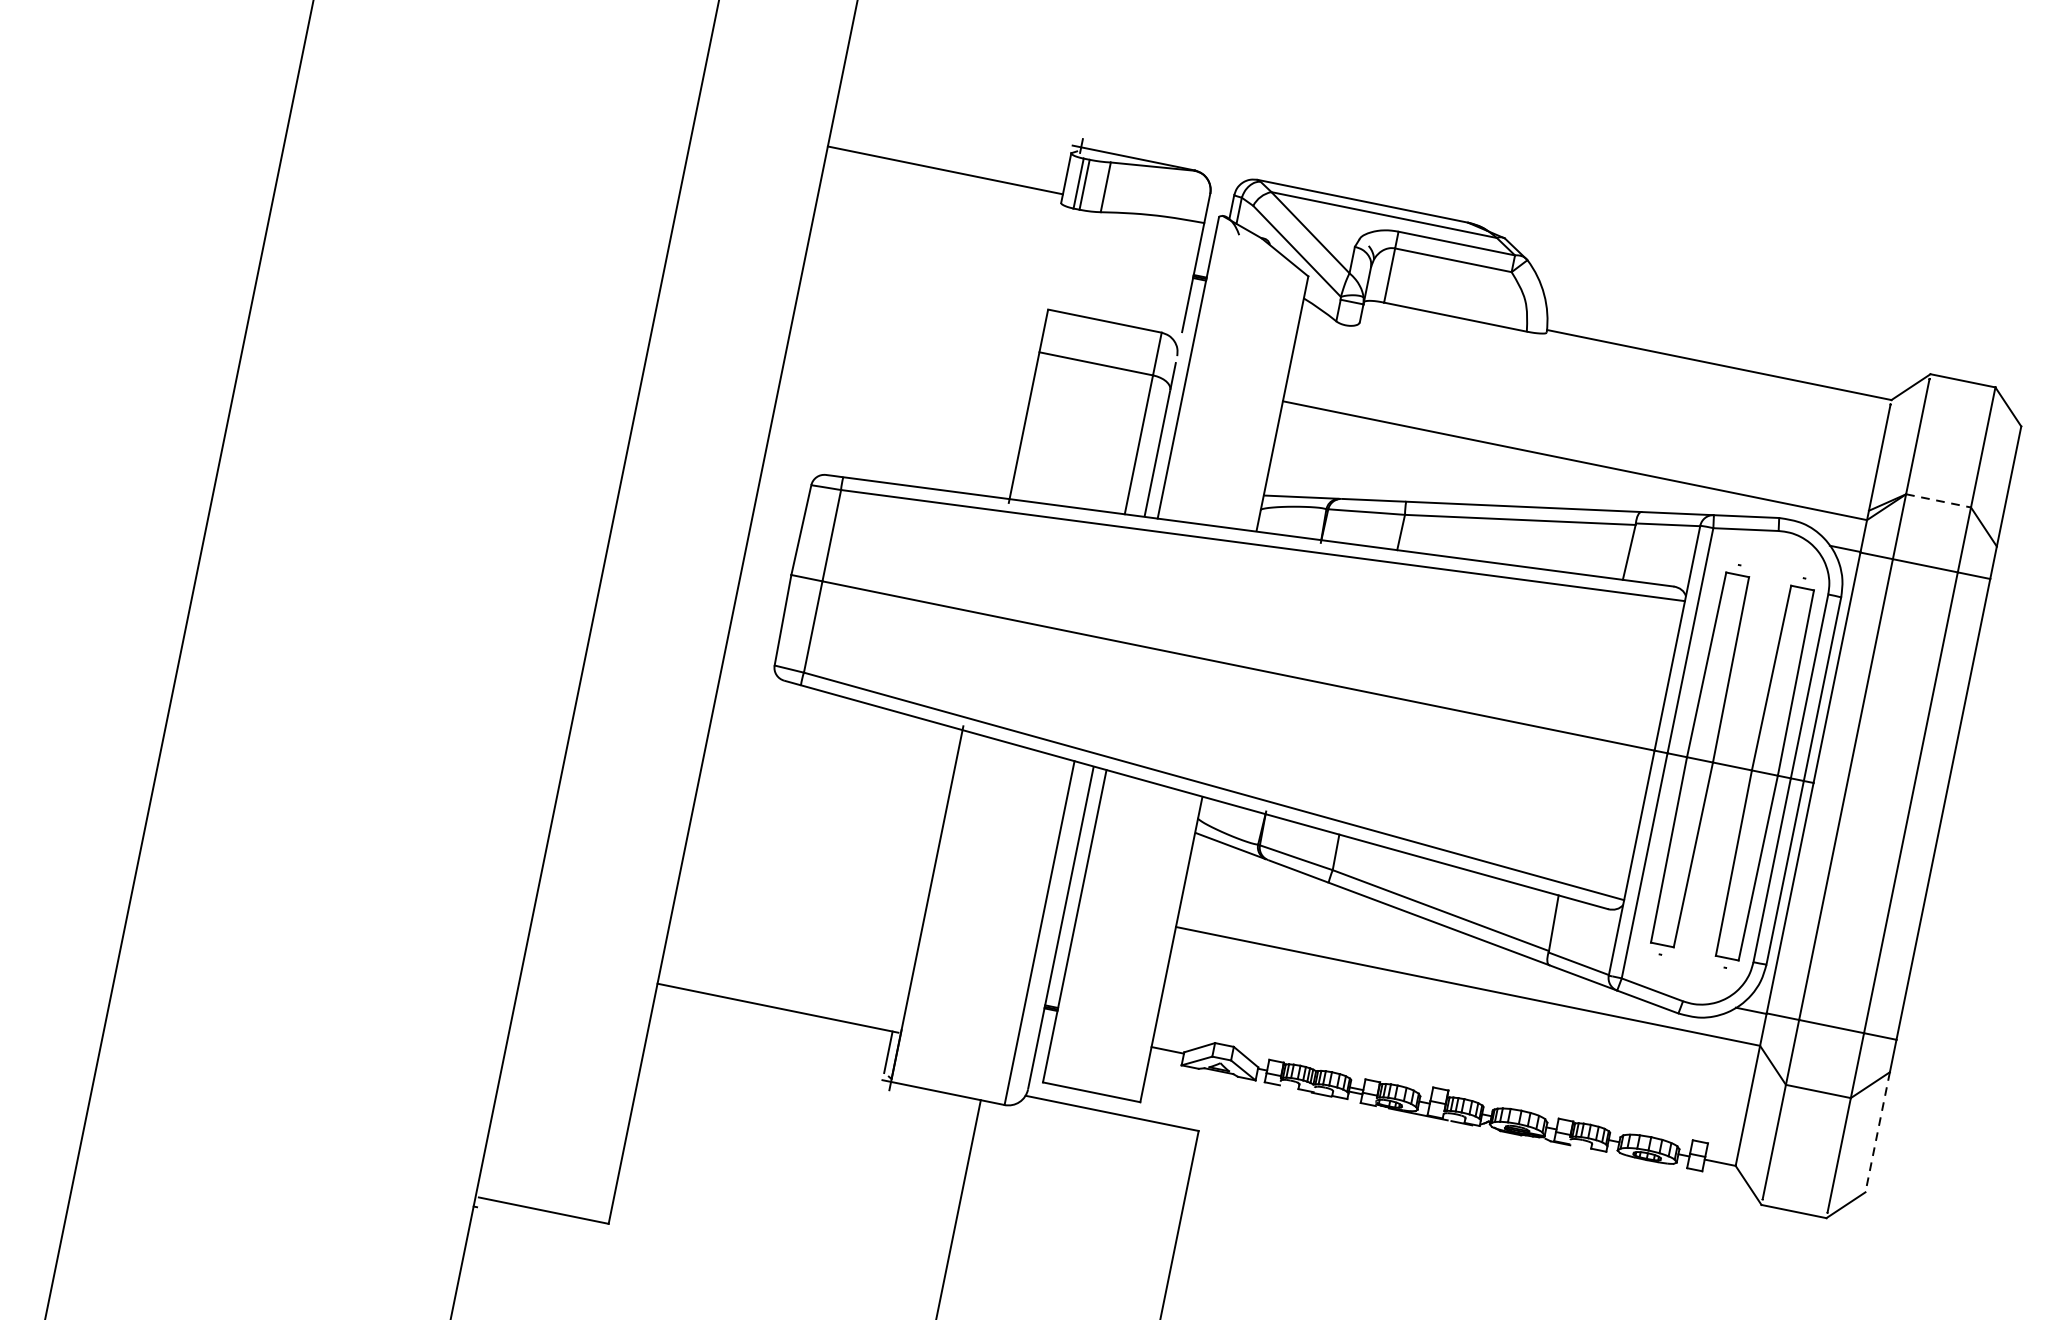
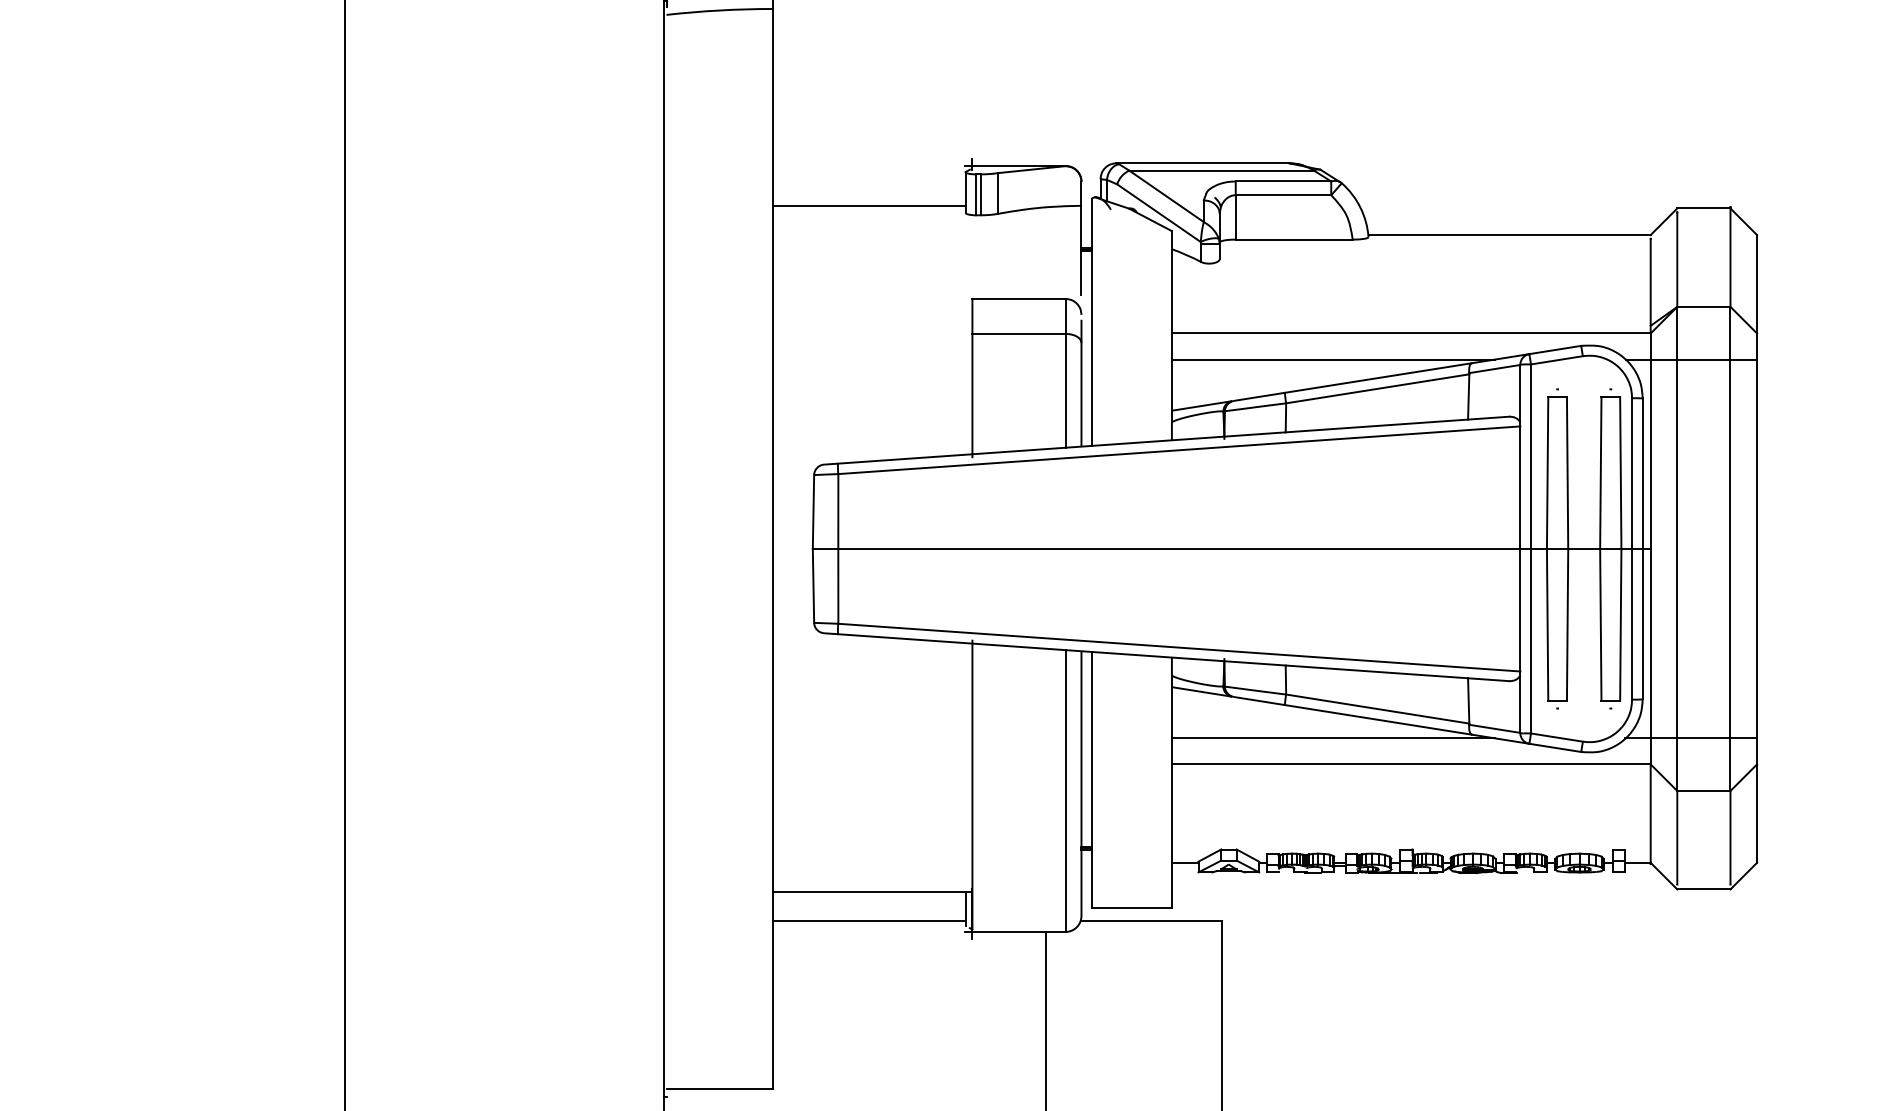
line: (1472, 472) -> (1332, 359), added
line: (1938, 500) -> (1703, 306), dashed -> solid
line: (1378, 935) -> (1332, 738), added
line: (766, 1043) -> (868, 921), added
line: (1877, 1133) -> (1757, 814), dashed -> solid

